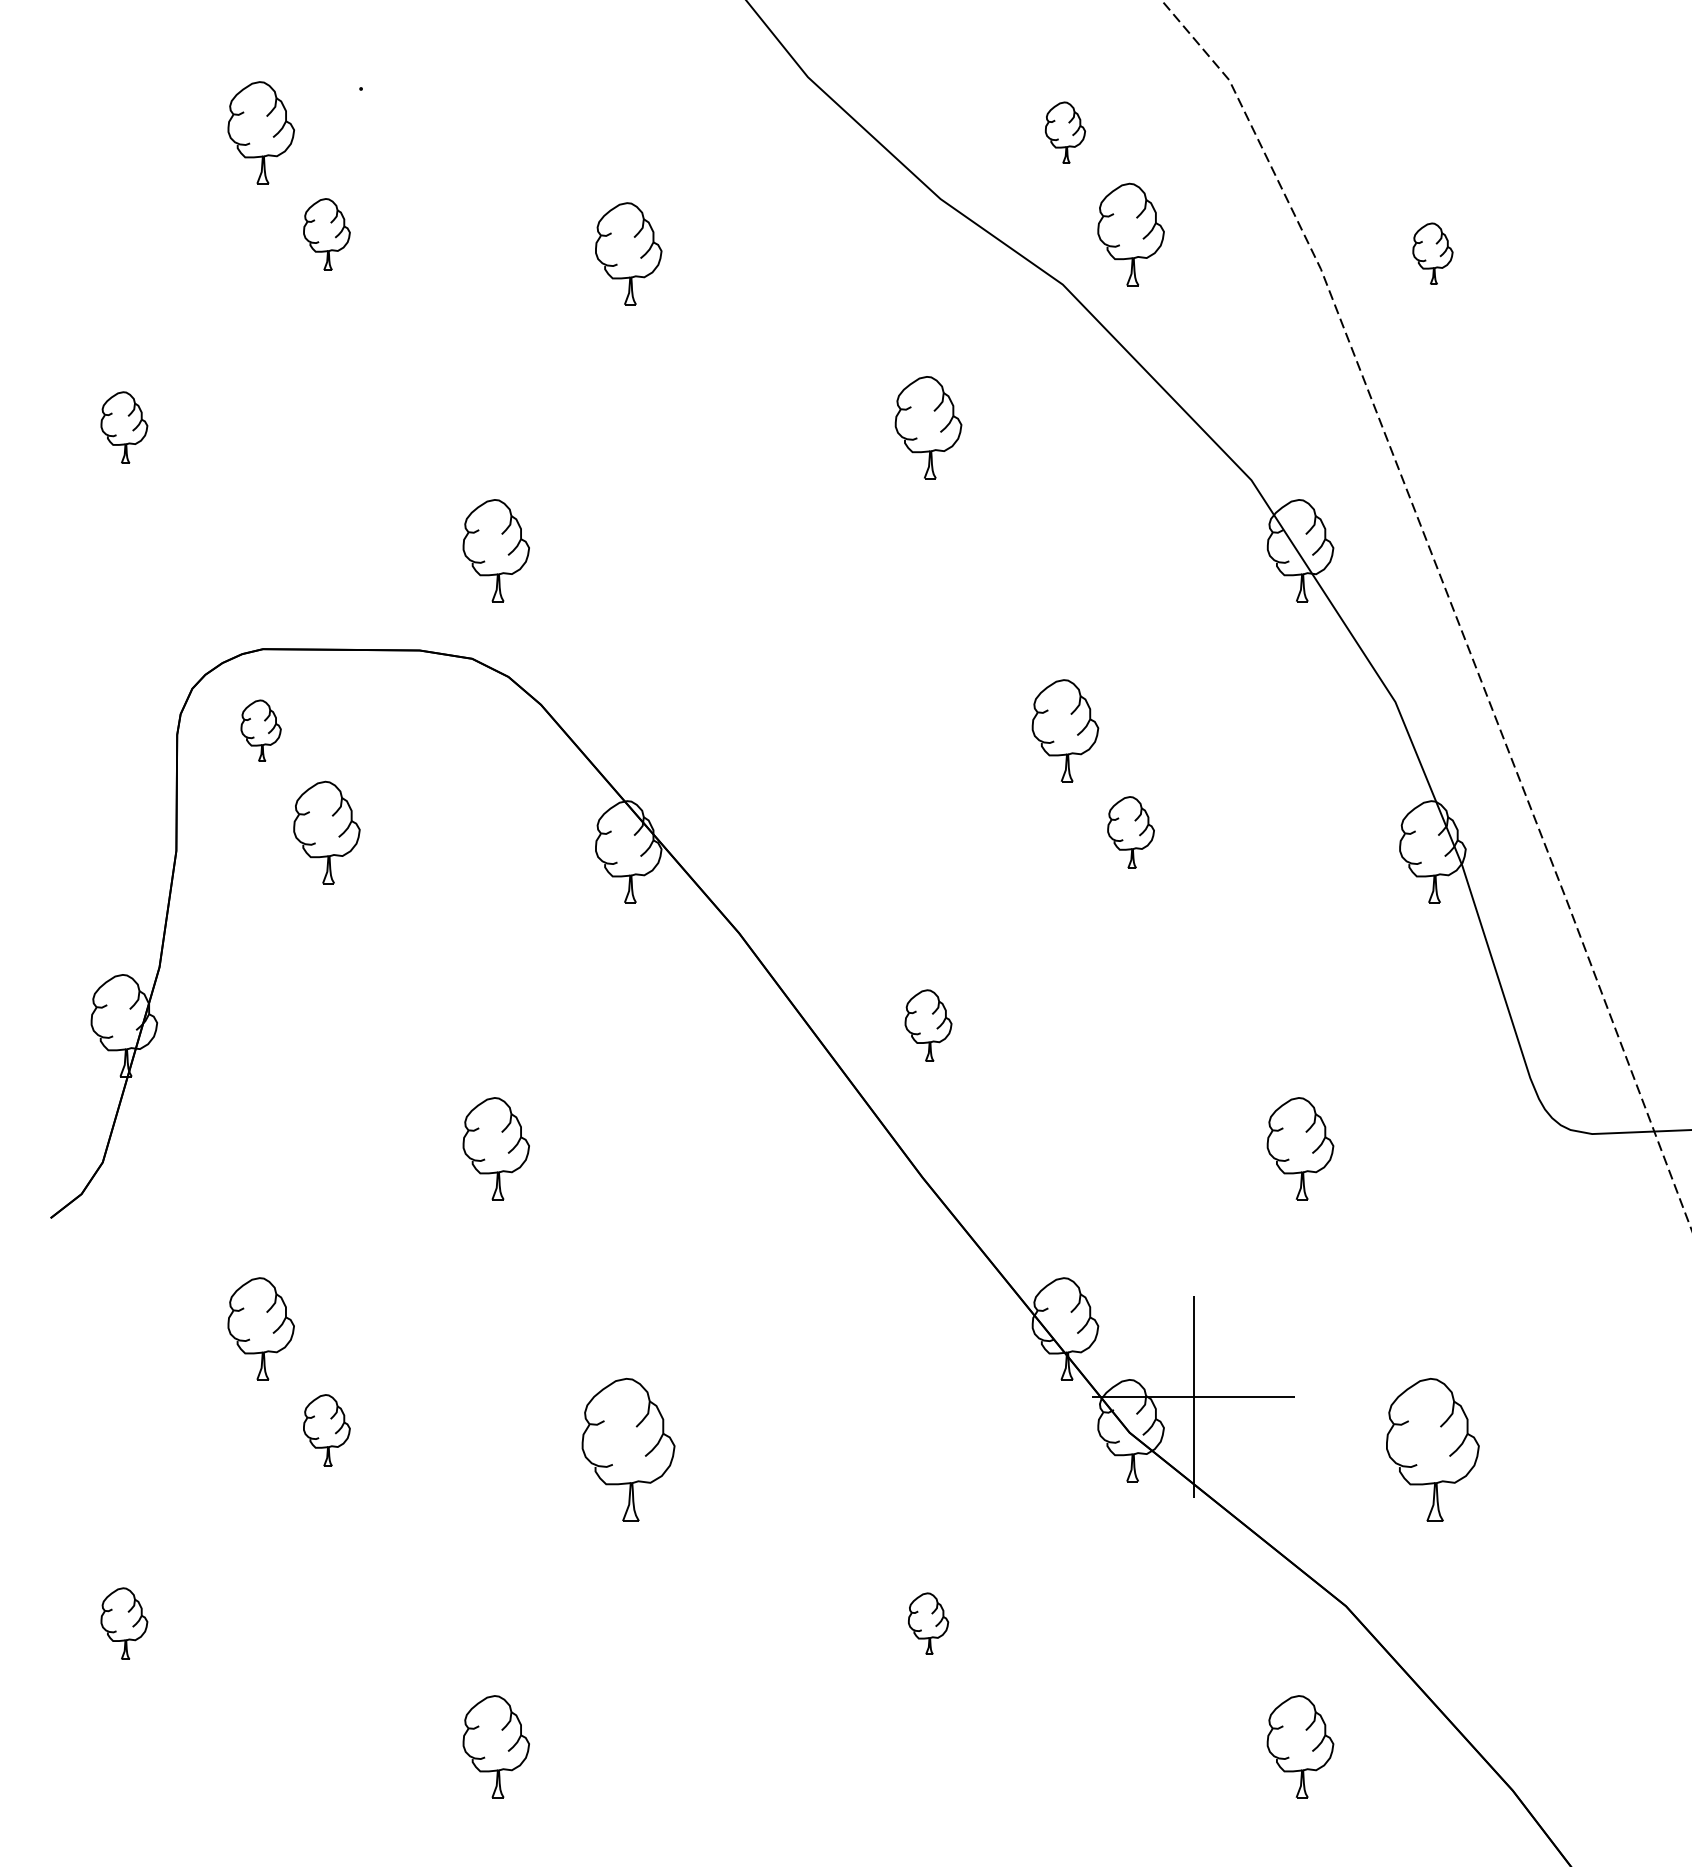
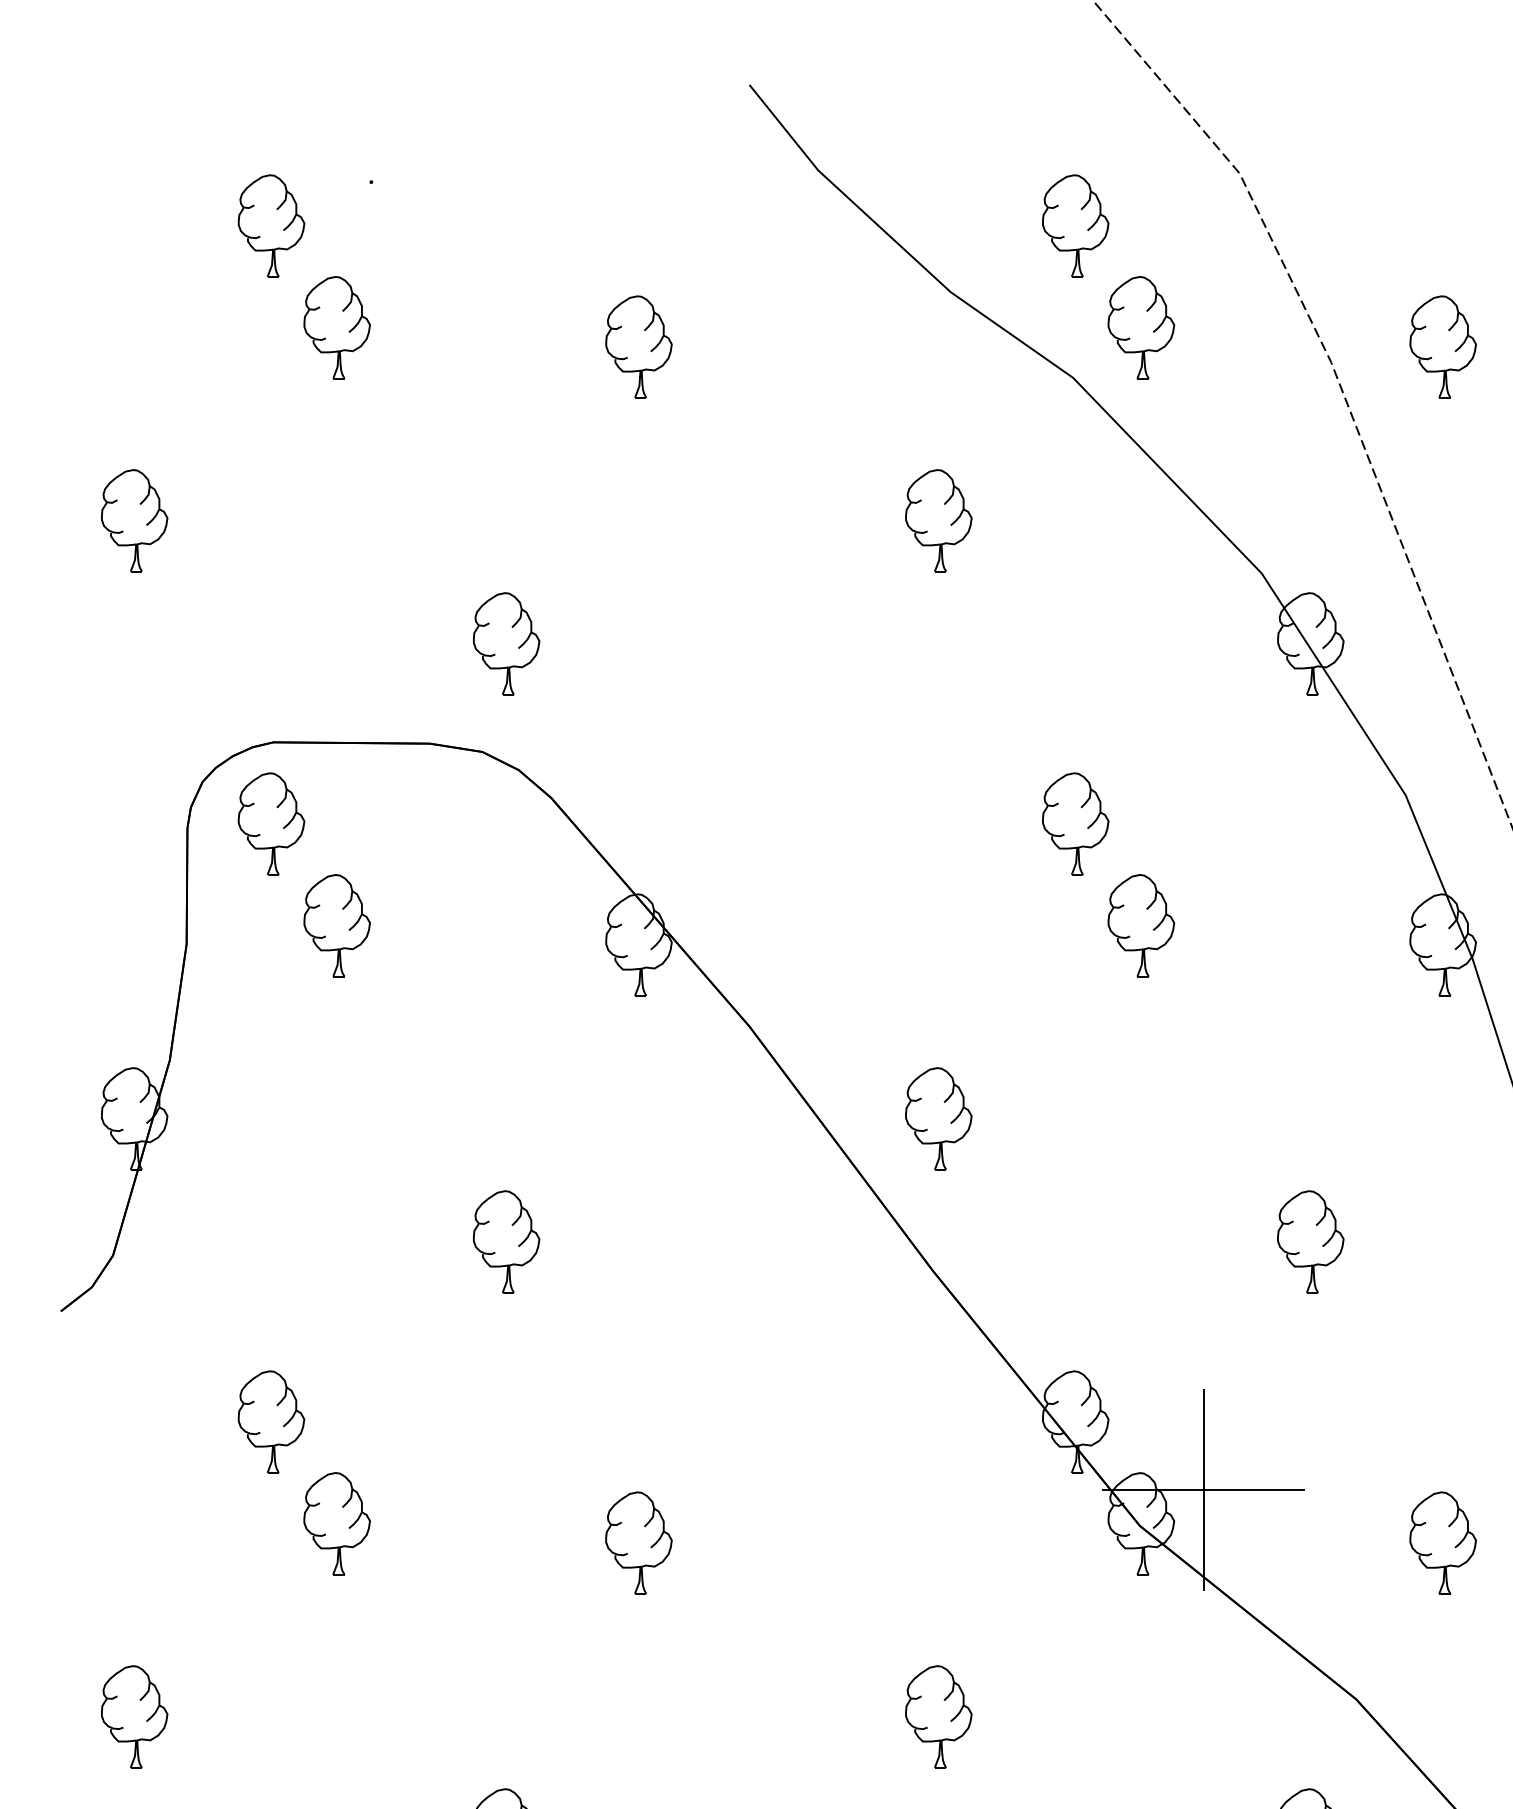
part: (1065, 132) -> (1075, 225), size x1.67
part: (326, 234) -> (336, 327), size x1.43
part: (1432, 253) -> (1442, 346), size x1.67
part: (124, 427) -> (134, 520), size x1.43
part: (260, 730) -> (270, 823), size x1.67
part: (1130, 832) -> (1140, 925), size x1.43
part: (928, 1025) -> (938, 1118), size x1.43
part: (326, 1430) -> (336, 1523), size x1.43
part: (628, 1449) -> (638, 1542), size x0.71
part: (1432, 1449) -> (1442, 1542), size x0.71
part: (124, 1623) -> (134, 1716), size x1.43
part: (928, 1623) -> (938, 1716), size x1.67

